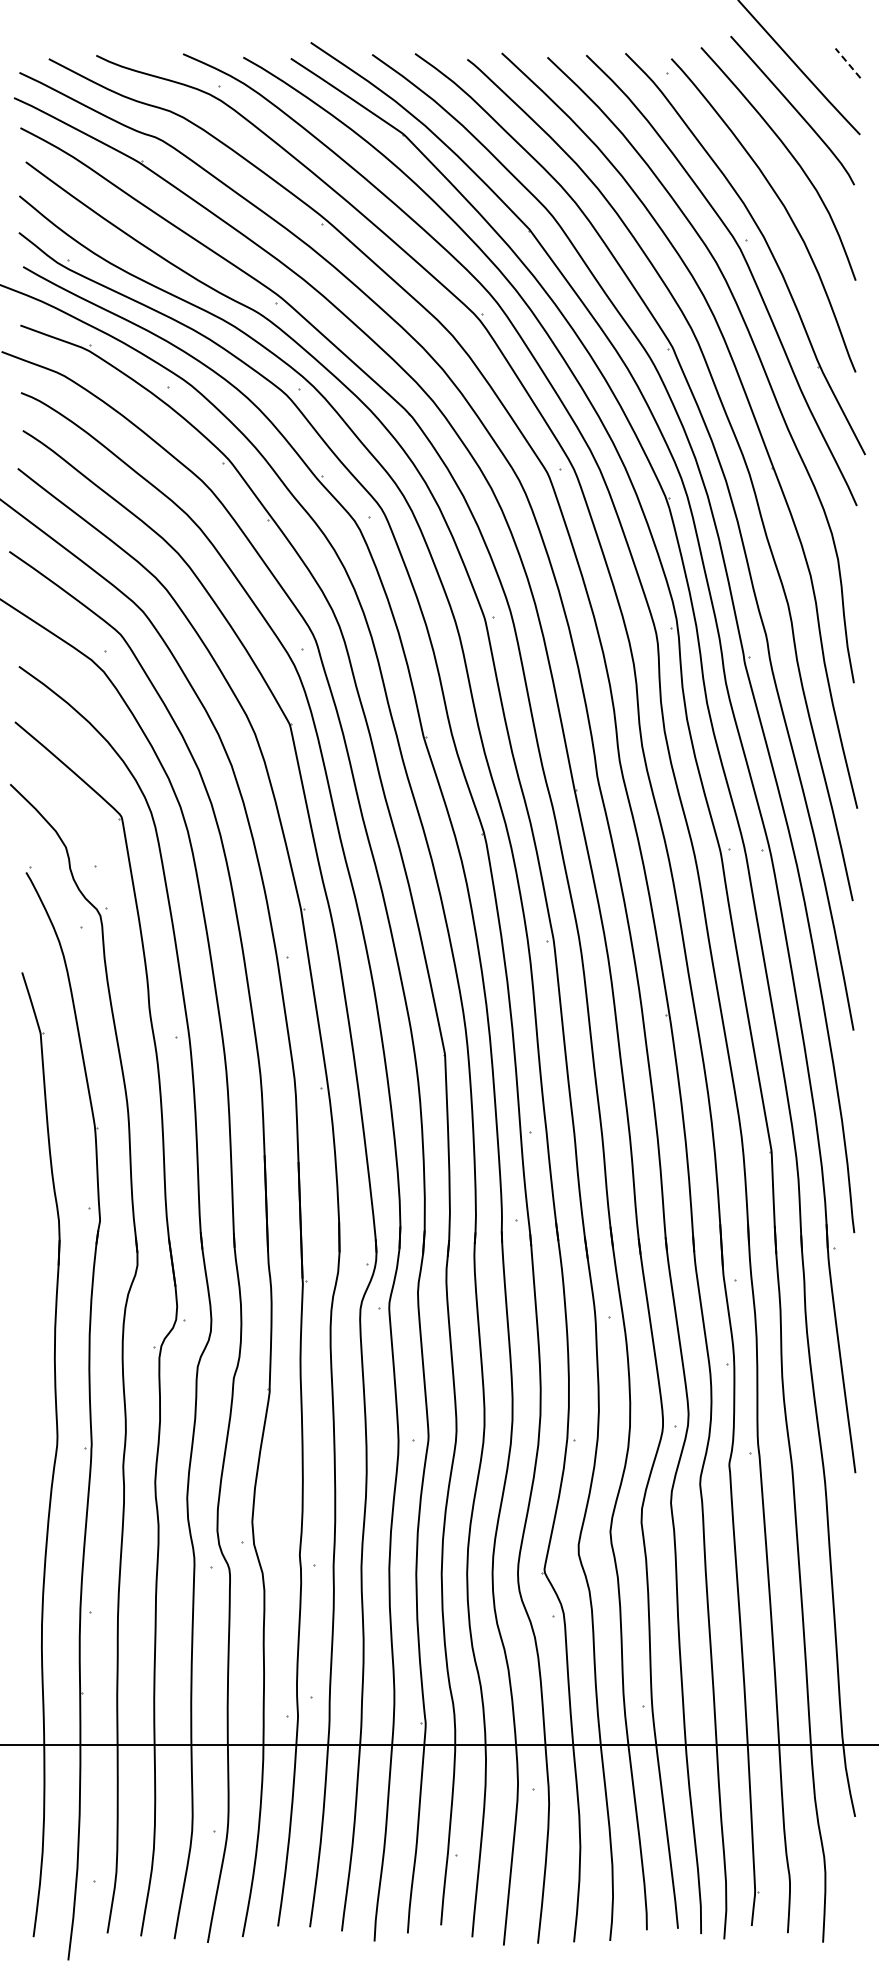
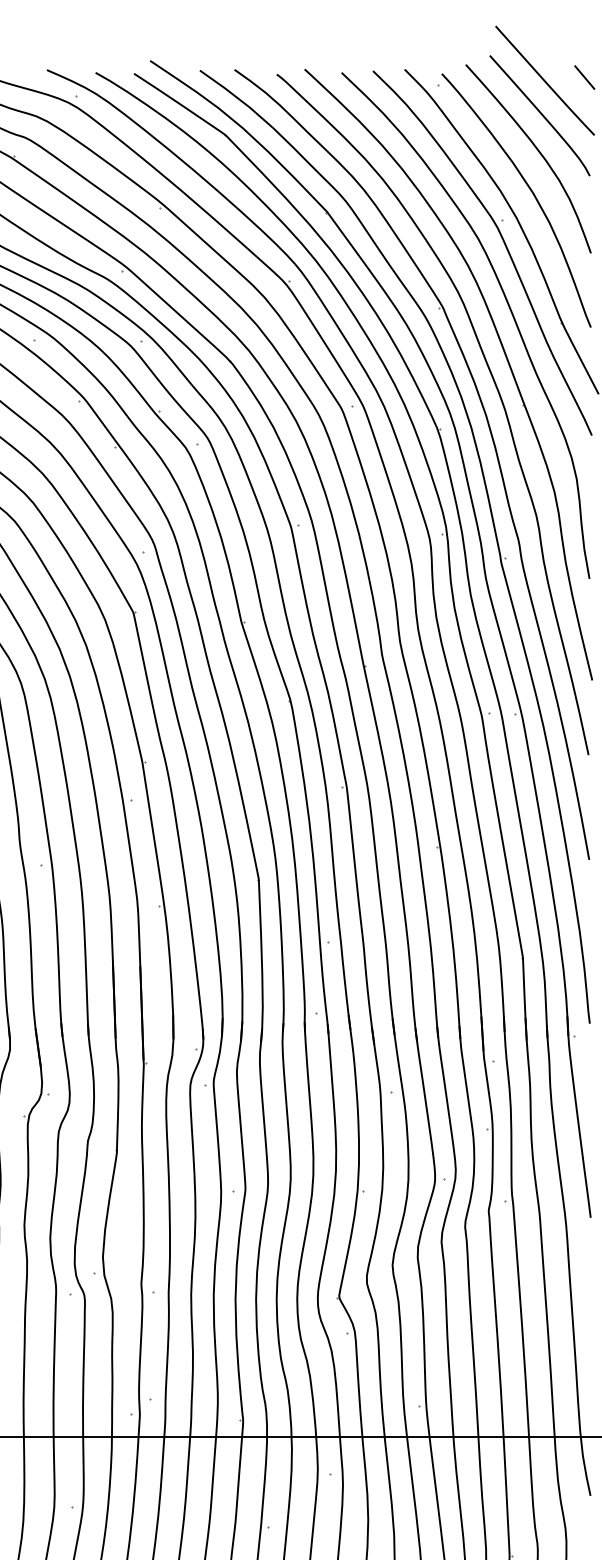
line: (847, 62) -> (584, 76), dashed -> solid

